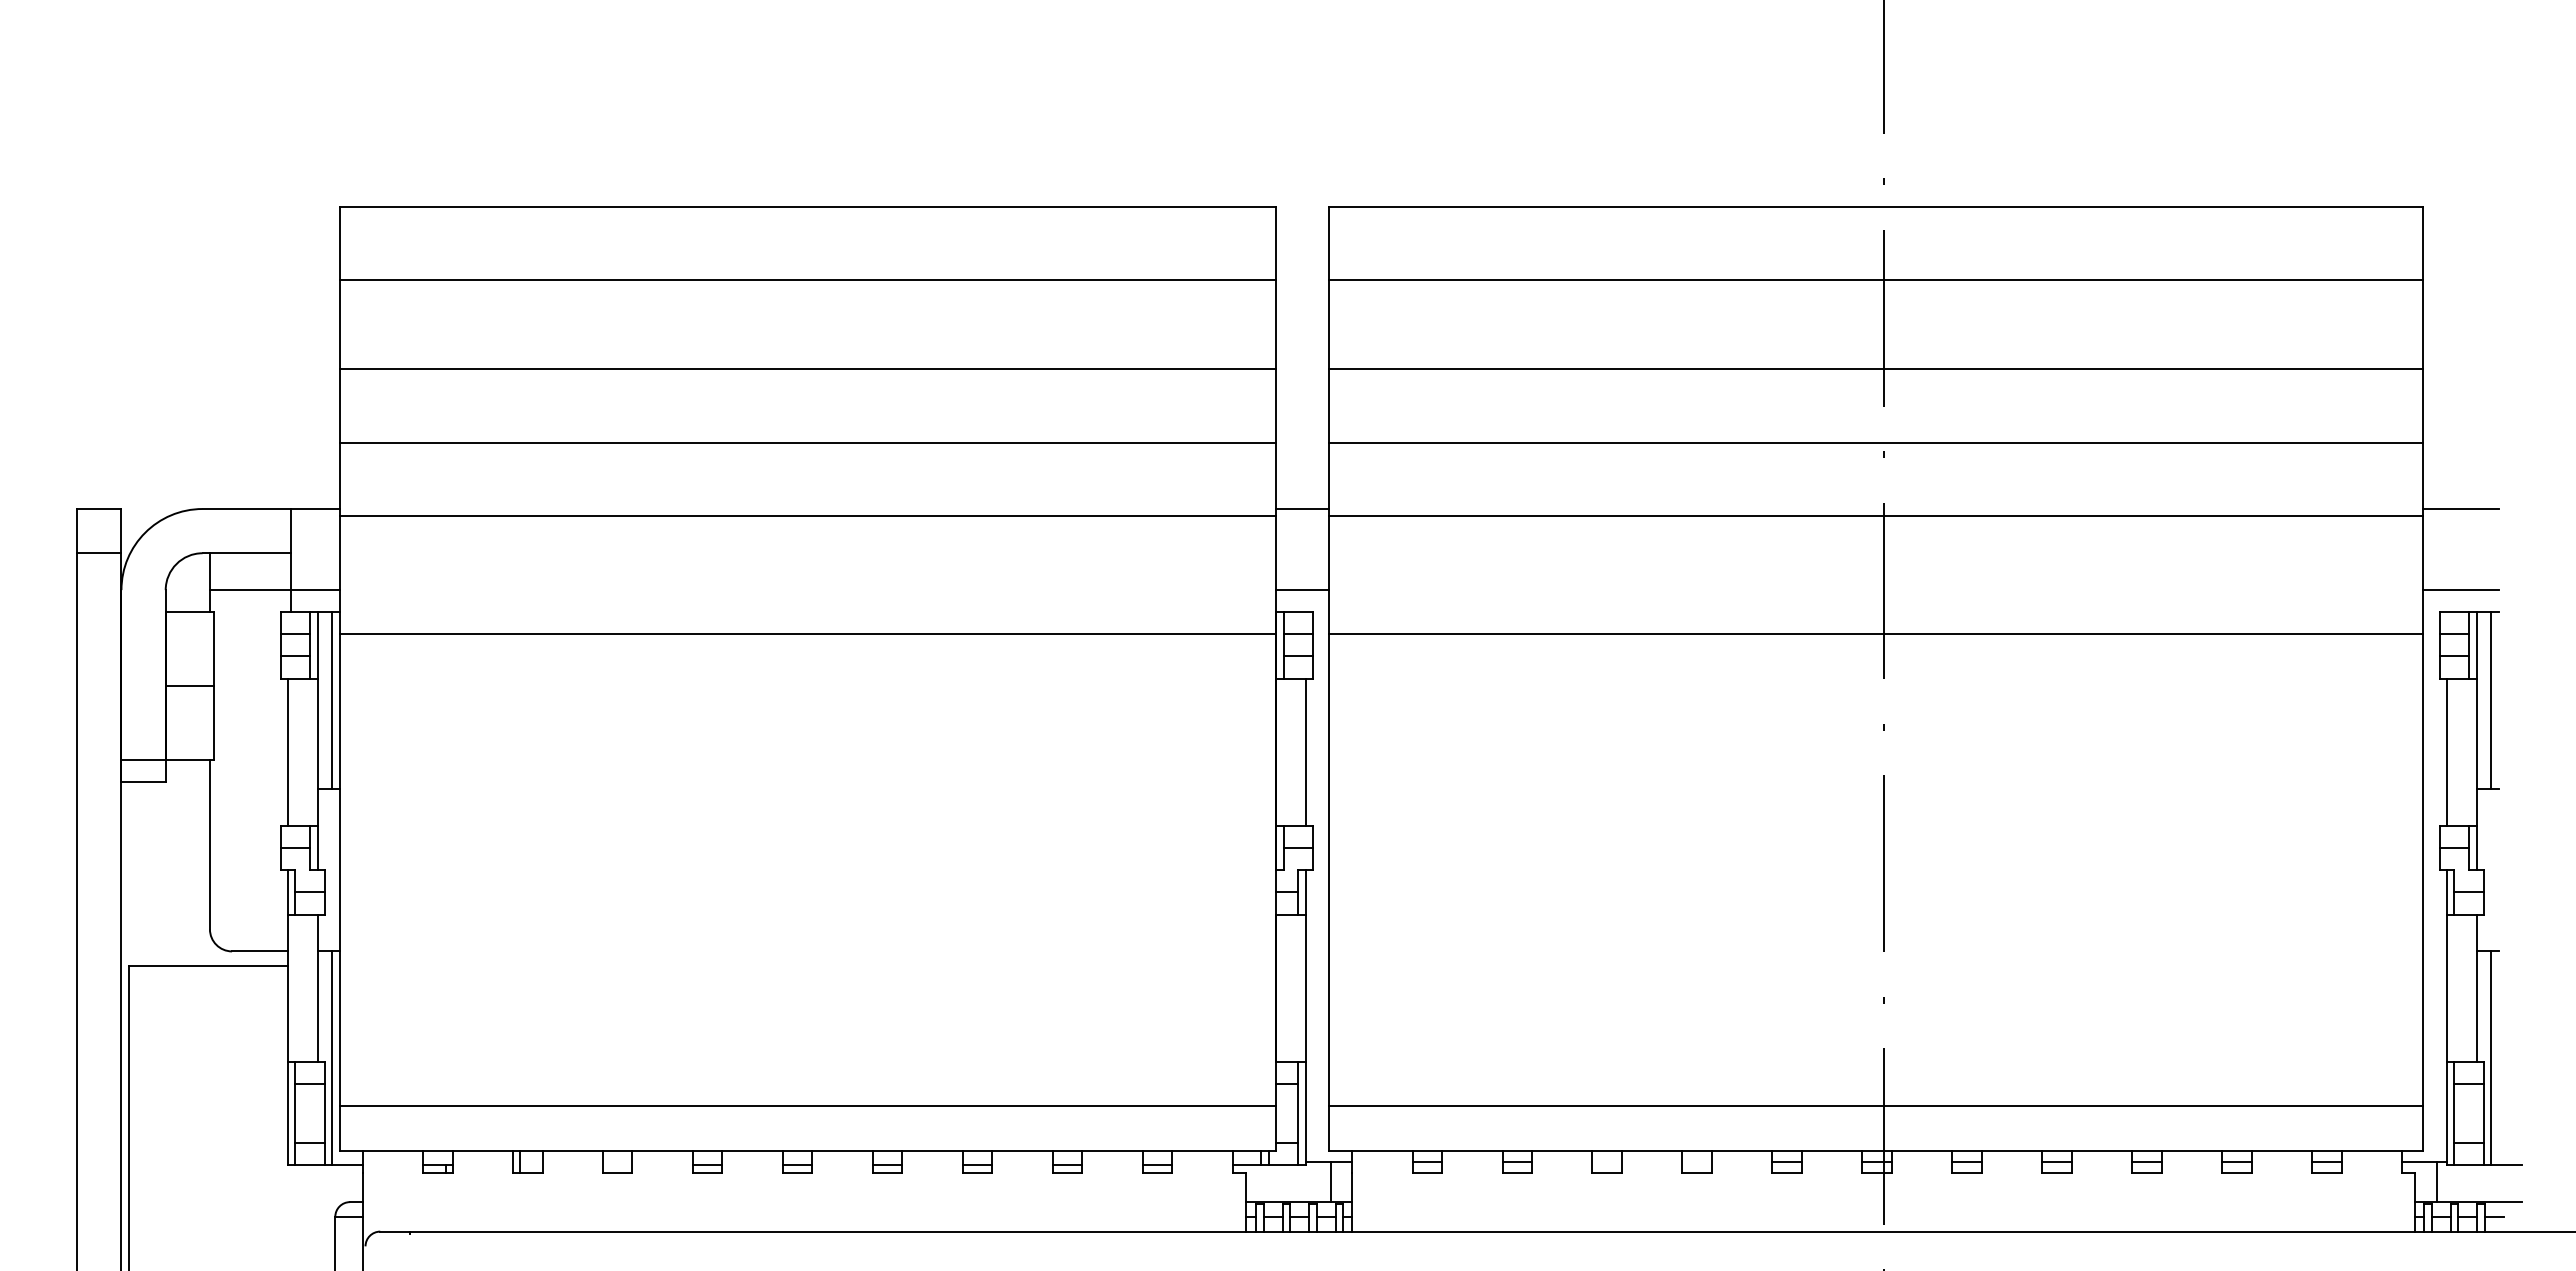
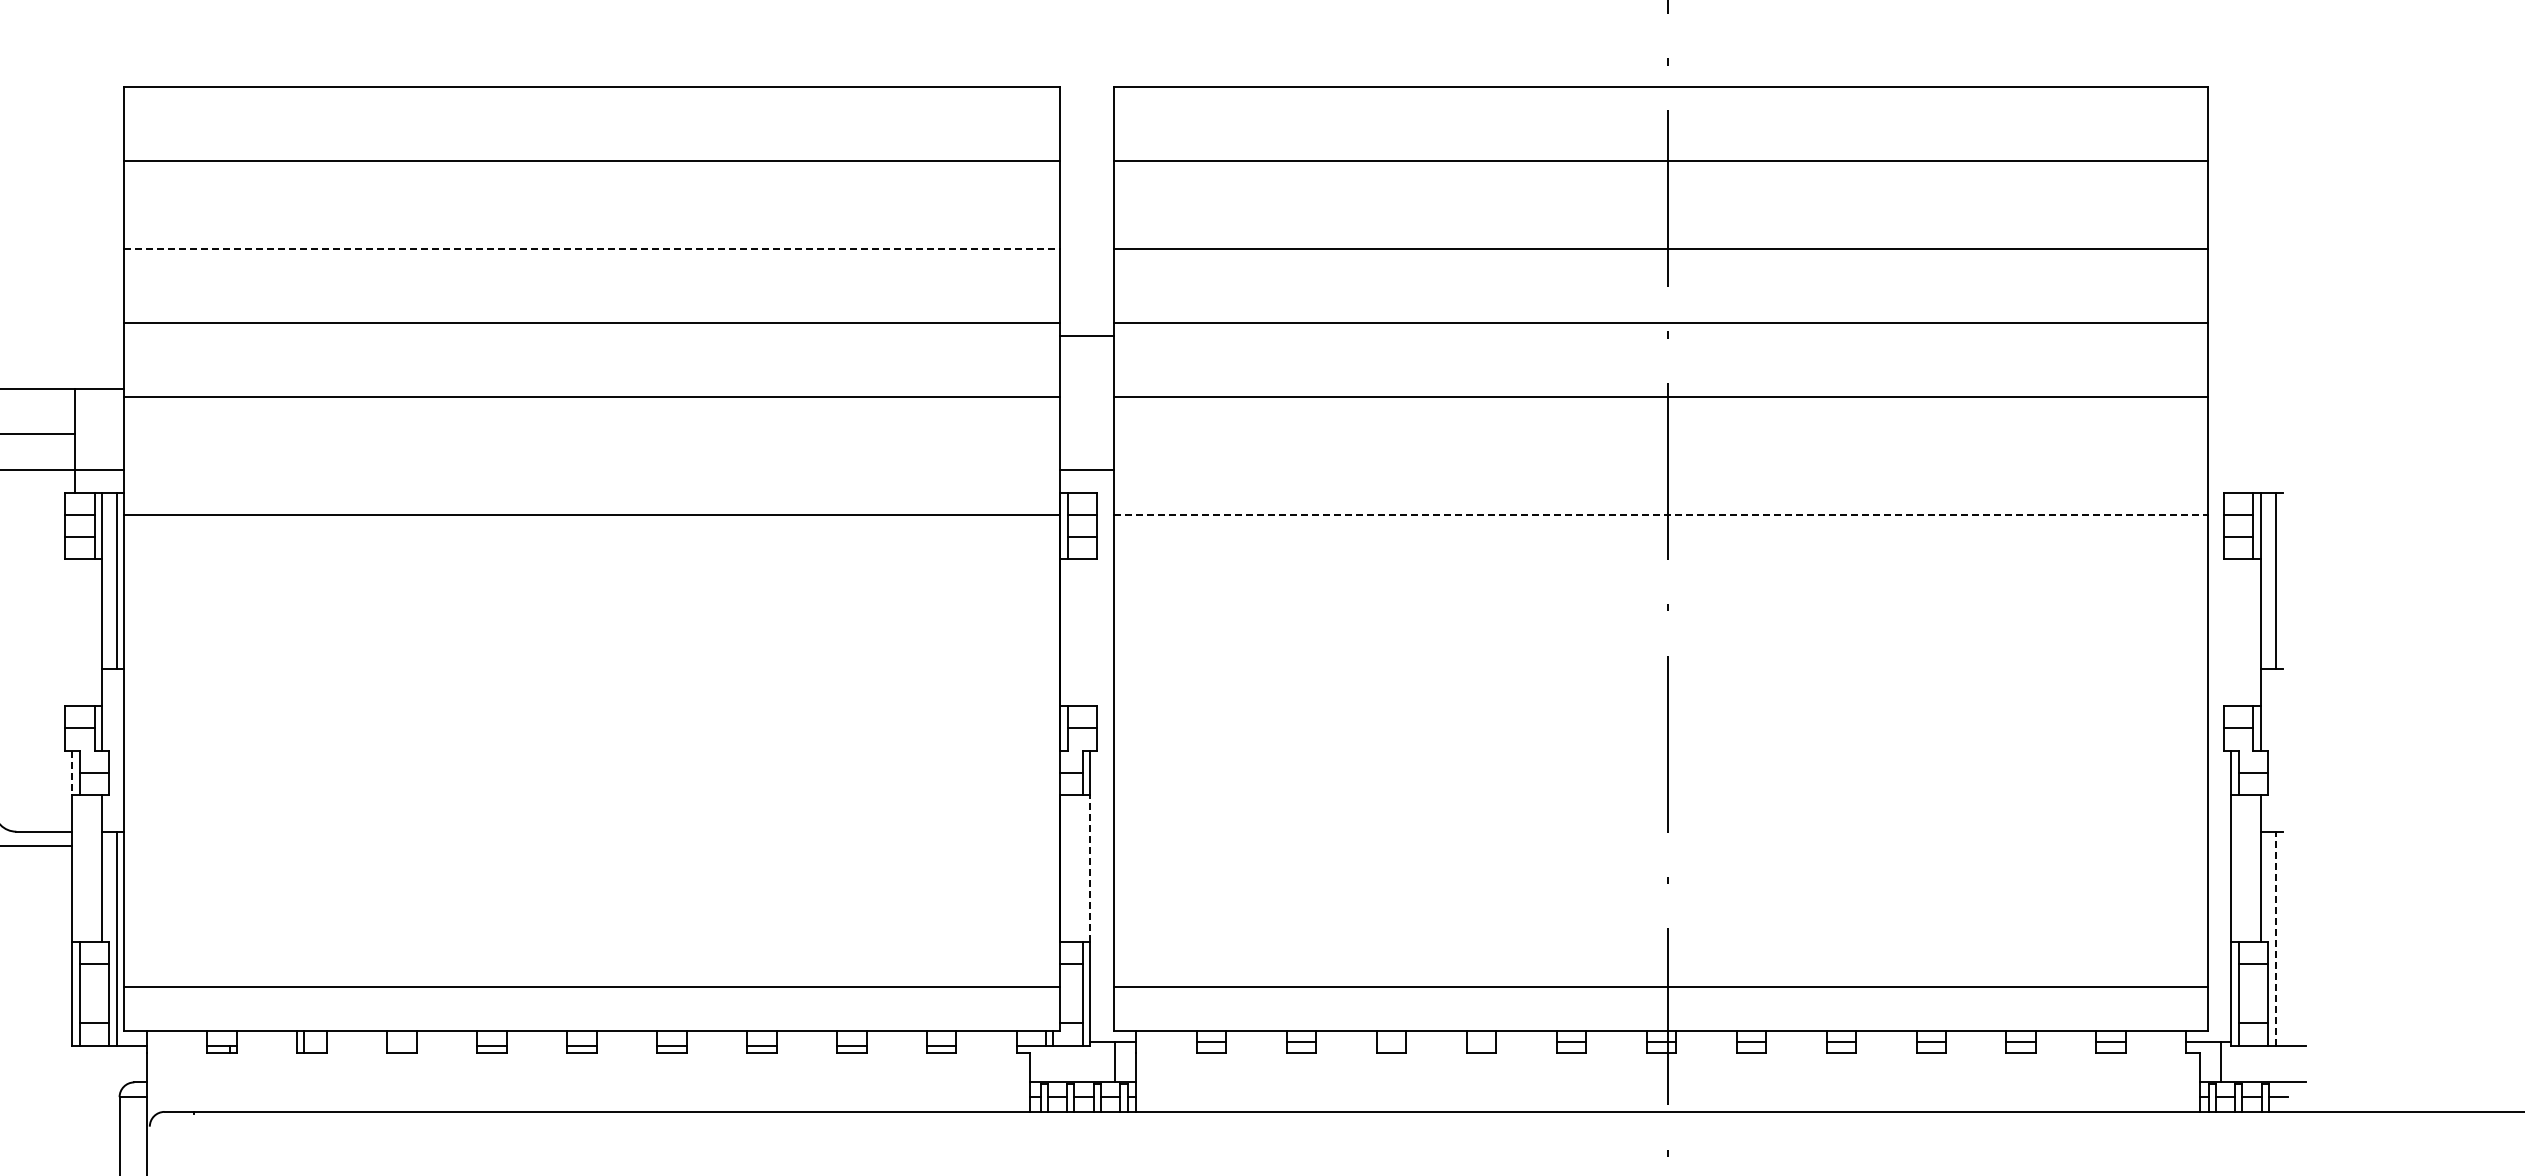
line: (808, 368) -> (592, 248), solid -> dashed
line: (1302, 509) -> (1086, 336), moved
line: (2460, 509) -> (2244, 389), removed
line: (2460, 590) -> (2244, 470), removed
line: (1876, 634) -> (1660, 514), solid -> dashed
line: (288, 752) -> (72, 632), removed
line: (1305, 752) -> (1089, 632), removed
line: (2447, 752) -> (2231, 632), removed
line: (288, 892) -> (72, 772), solid -> dashed
line: (1305, 988) -> (1089, 868), solid -> dashed
line: (2491, 1058) -> (2275, 938), solid -> dashed

